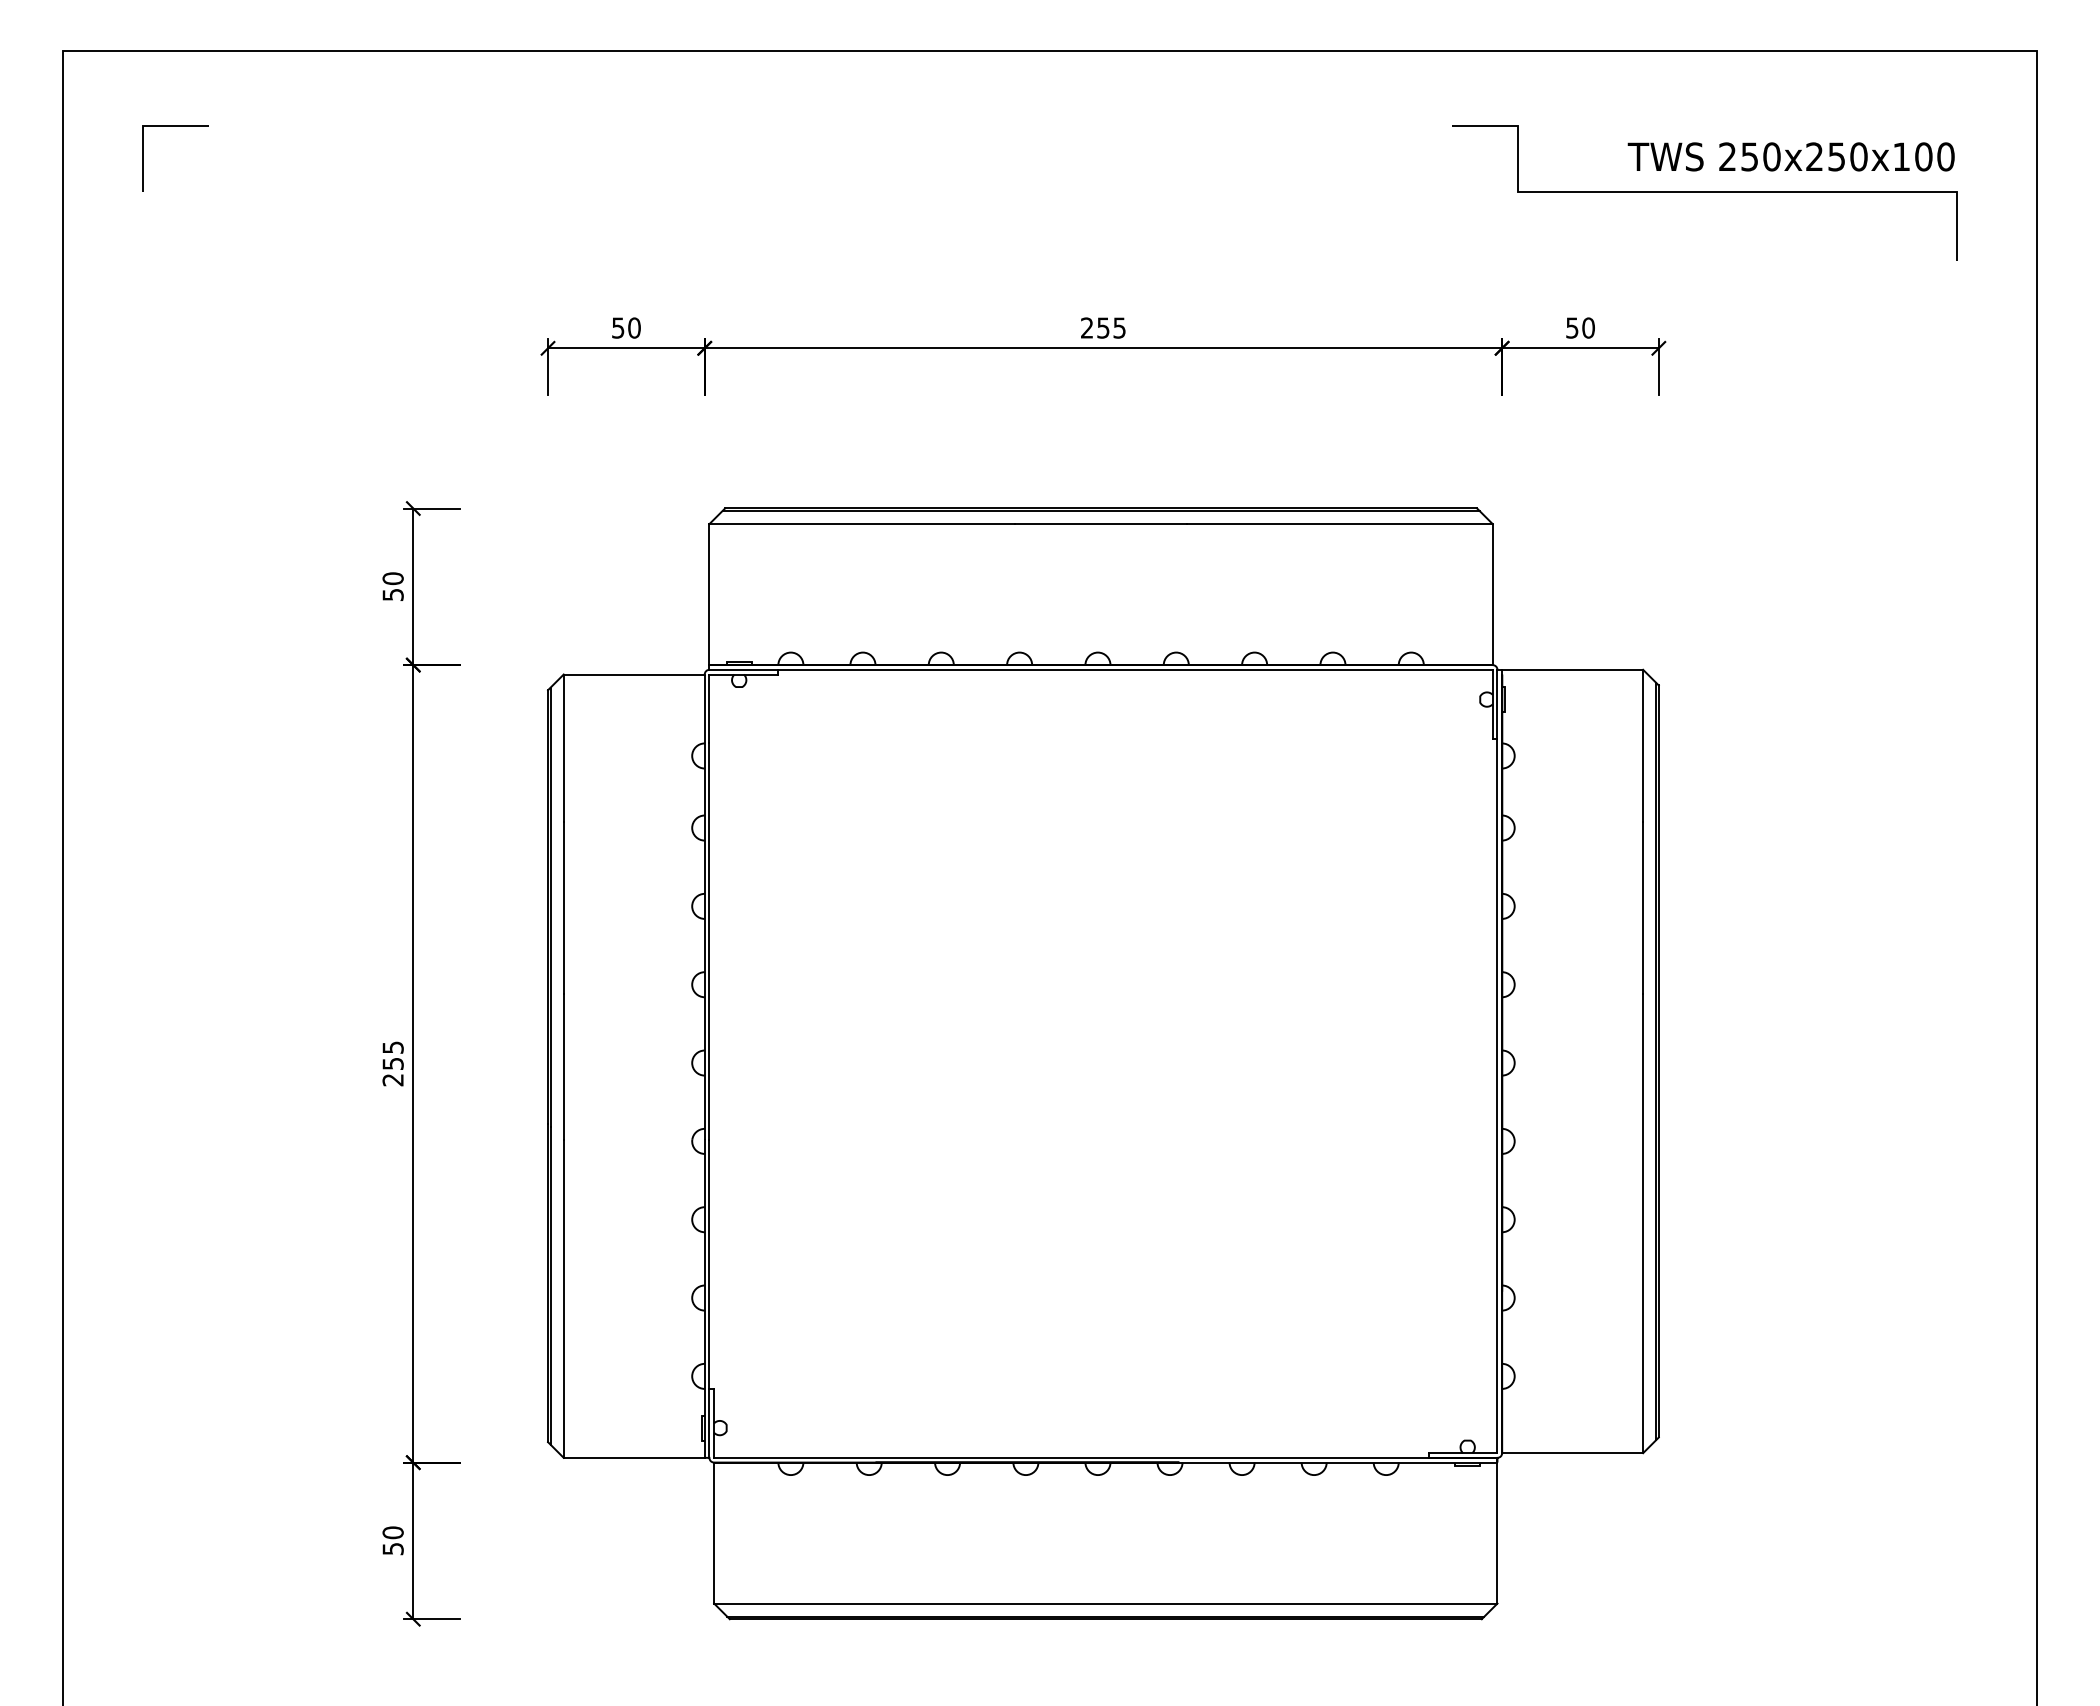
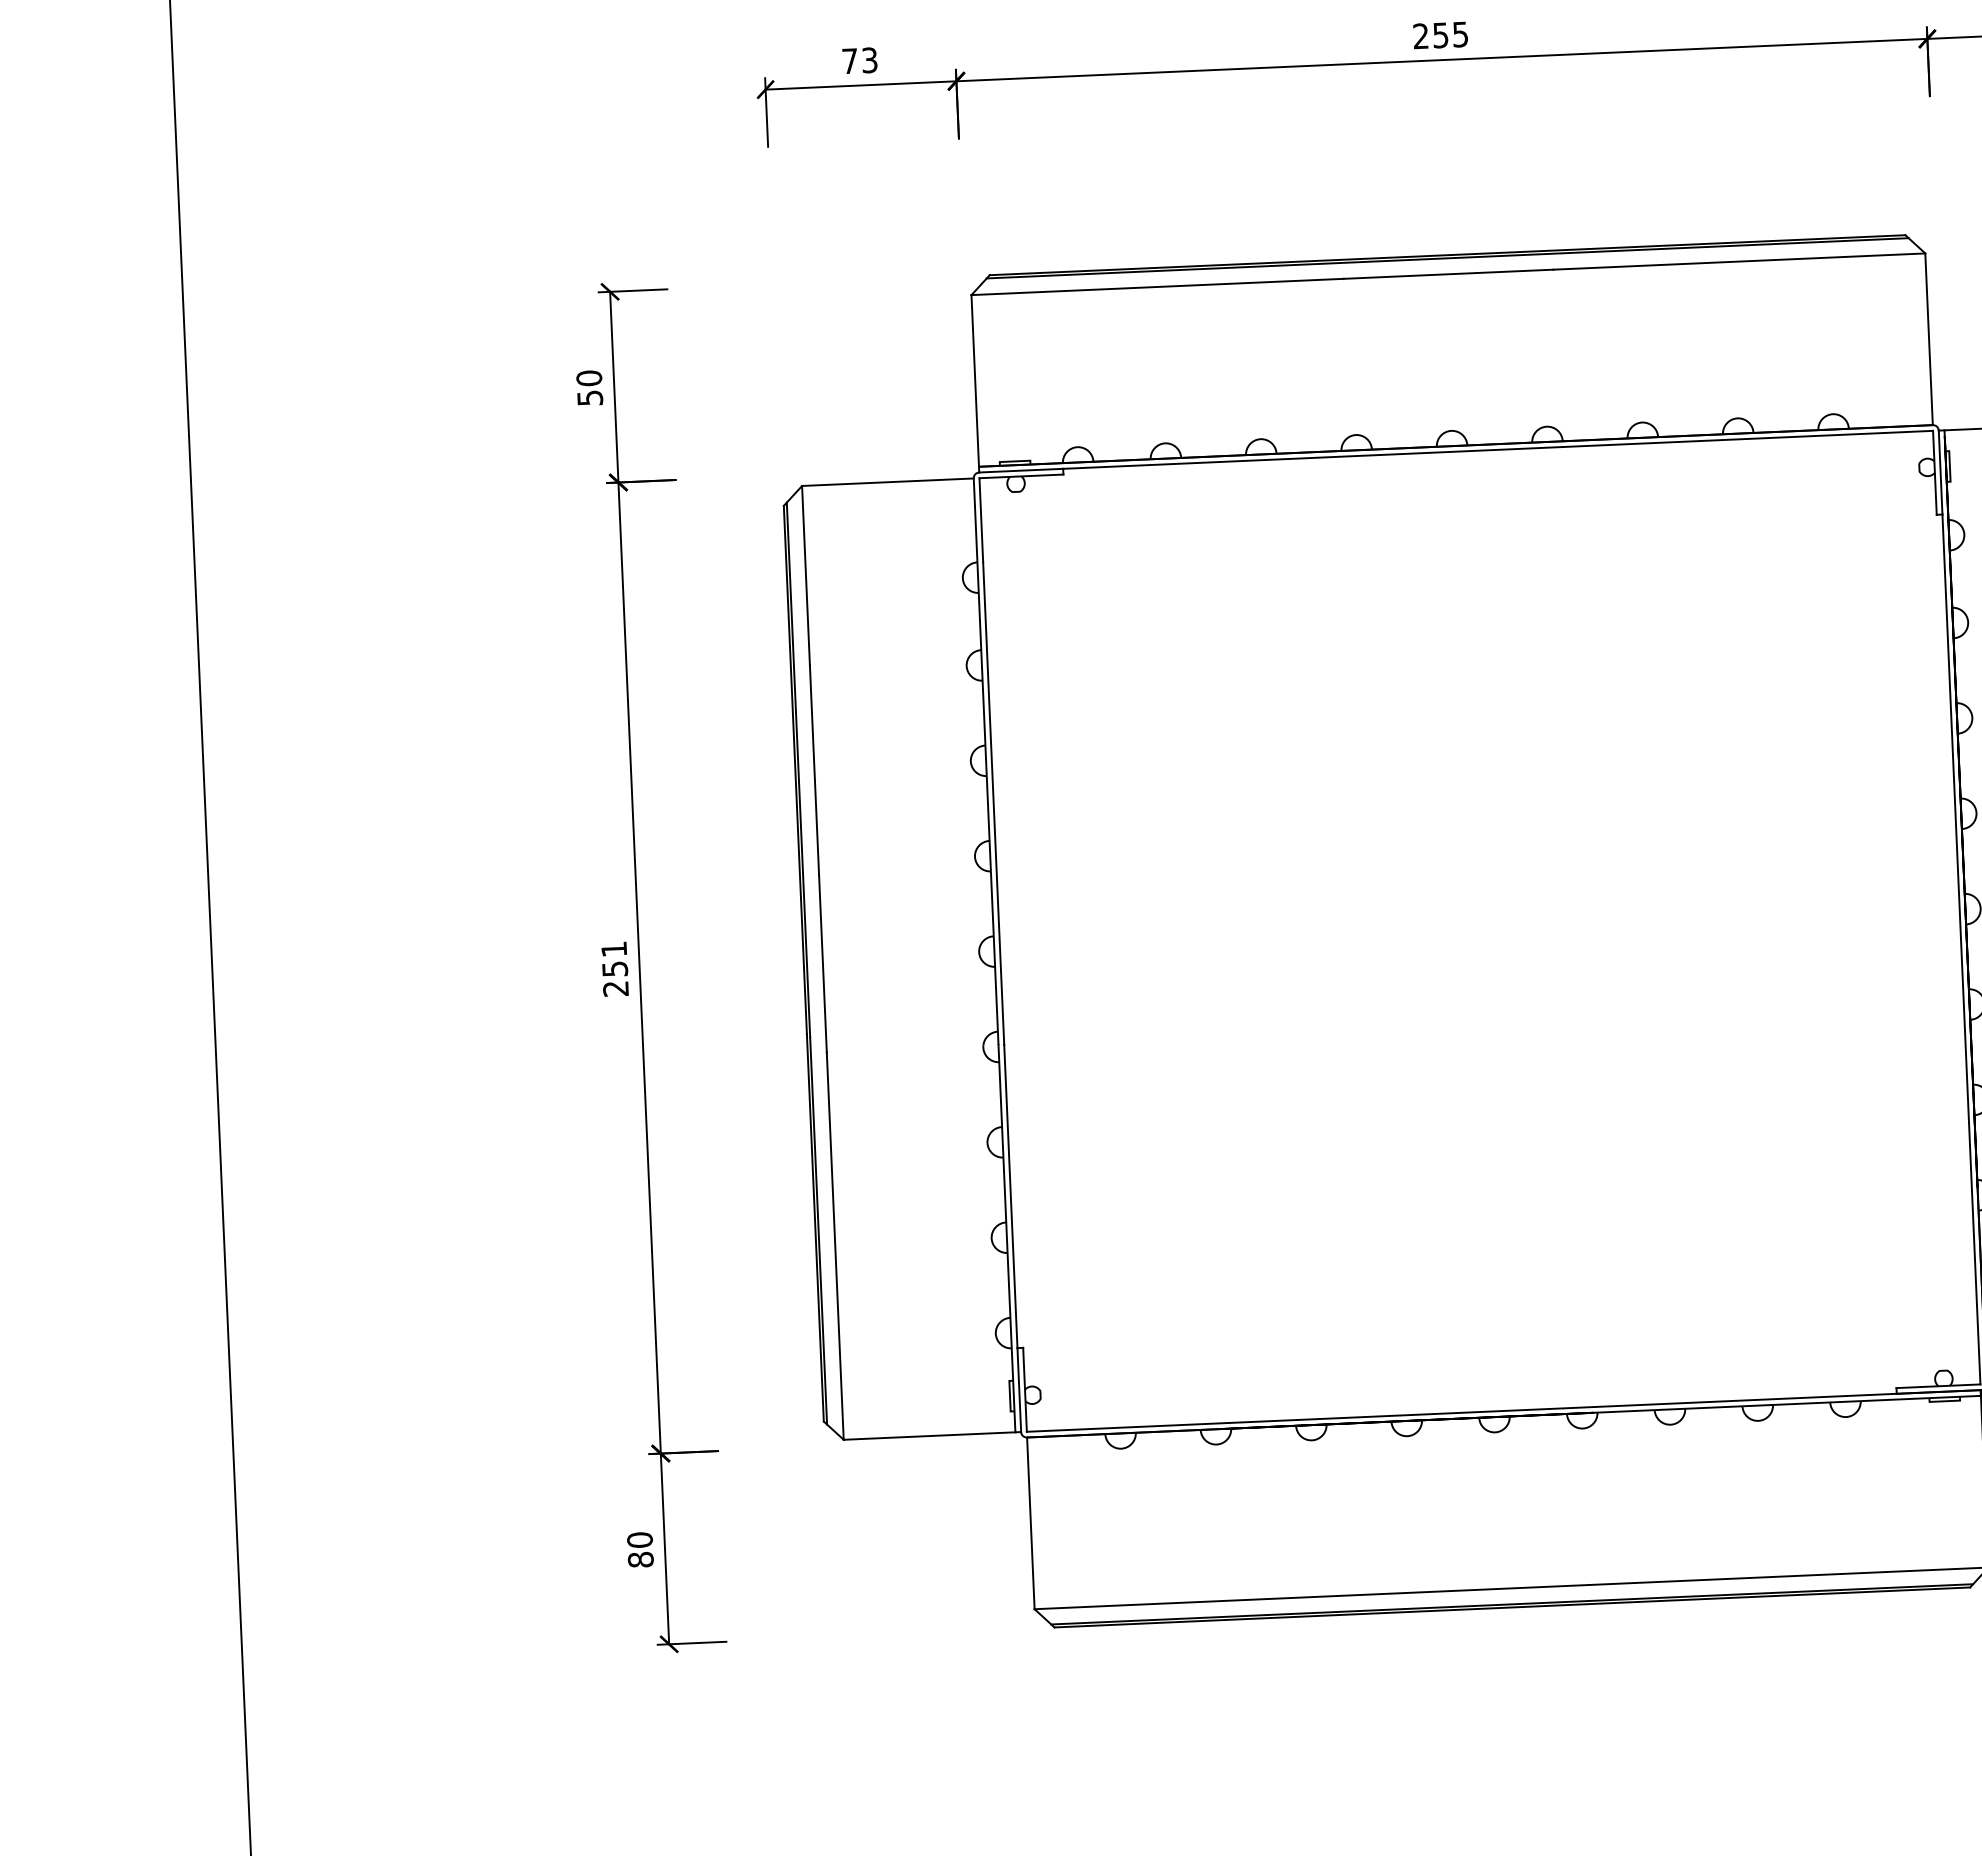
text: (626, 327) -> (860, 60), 50 -> 73
text: (392, 1047) -> (613, 949), 255 -> 251
text: (392, 1548) -> (640, 1559), 50 -> 80

